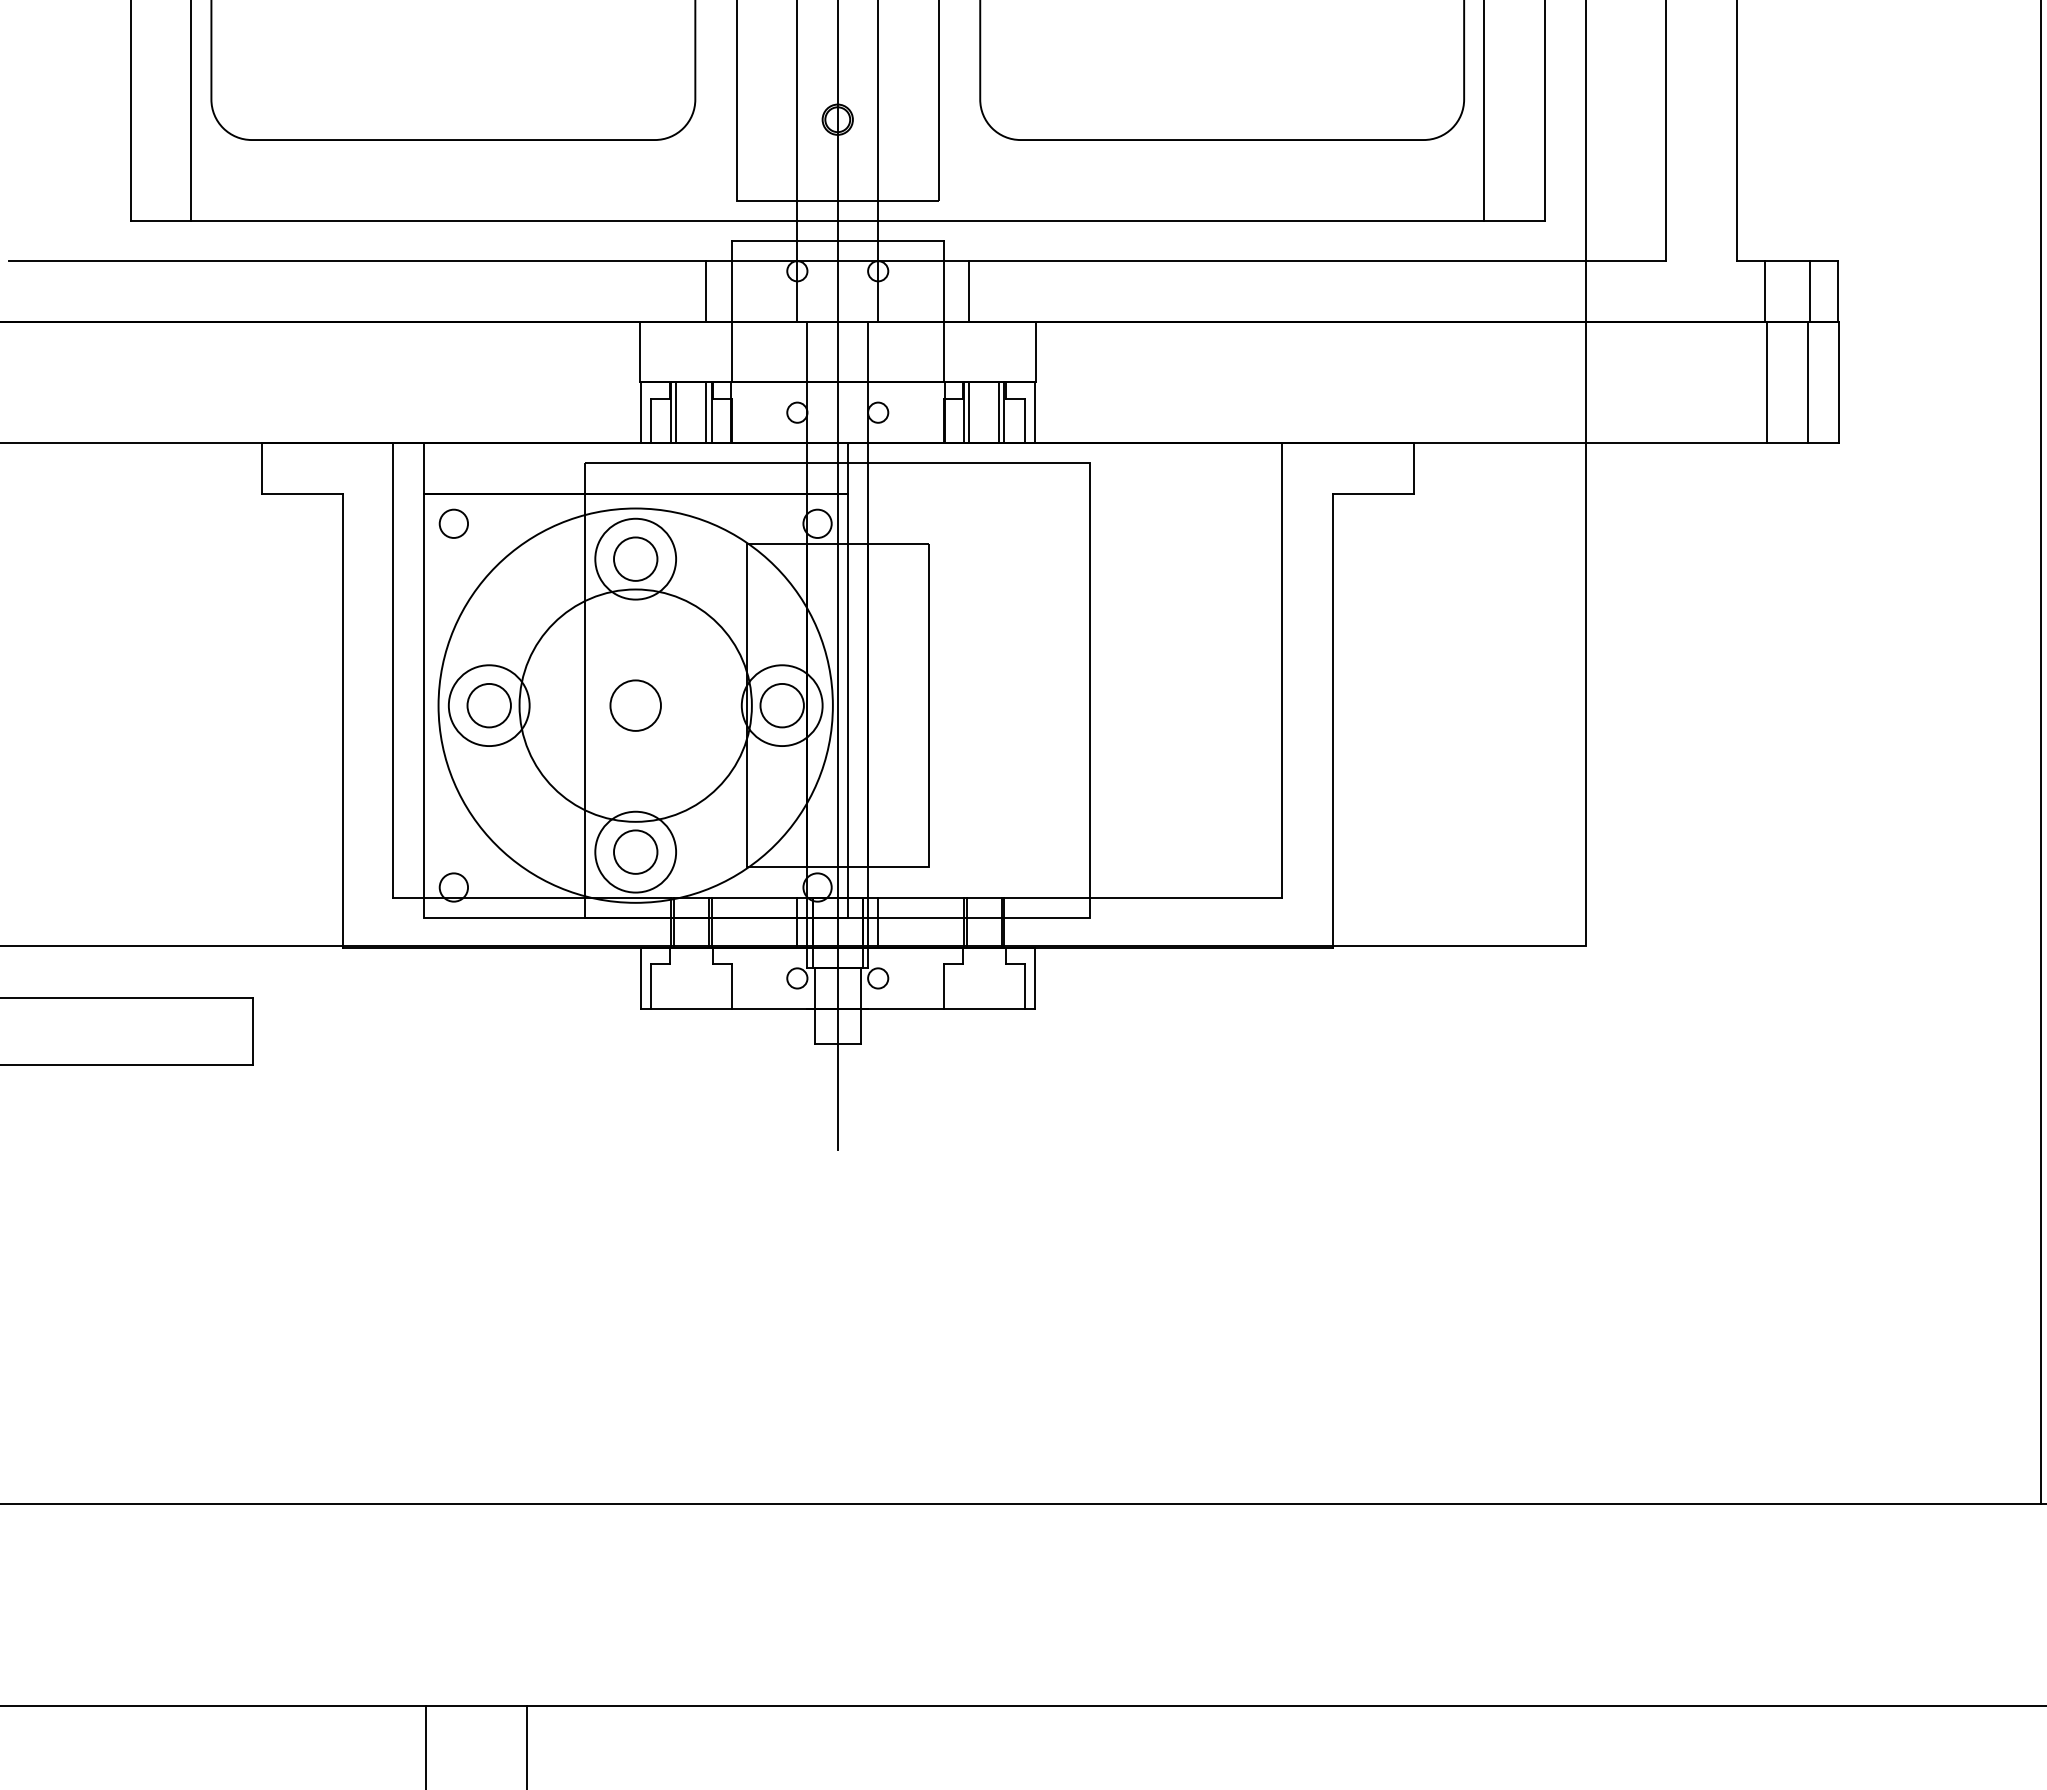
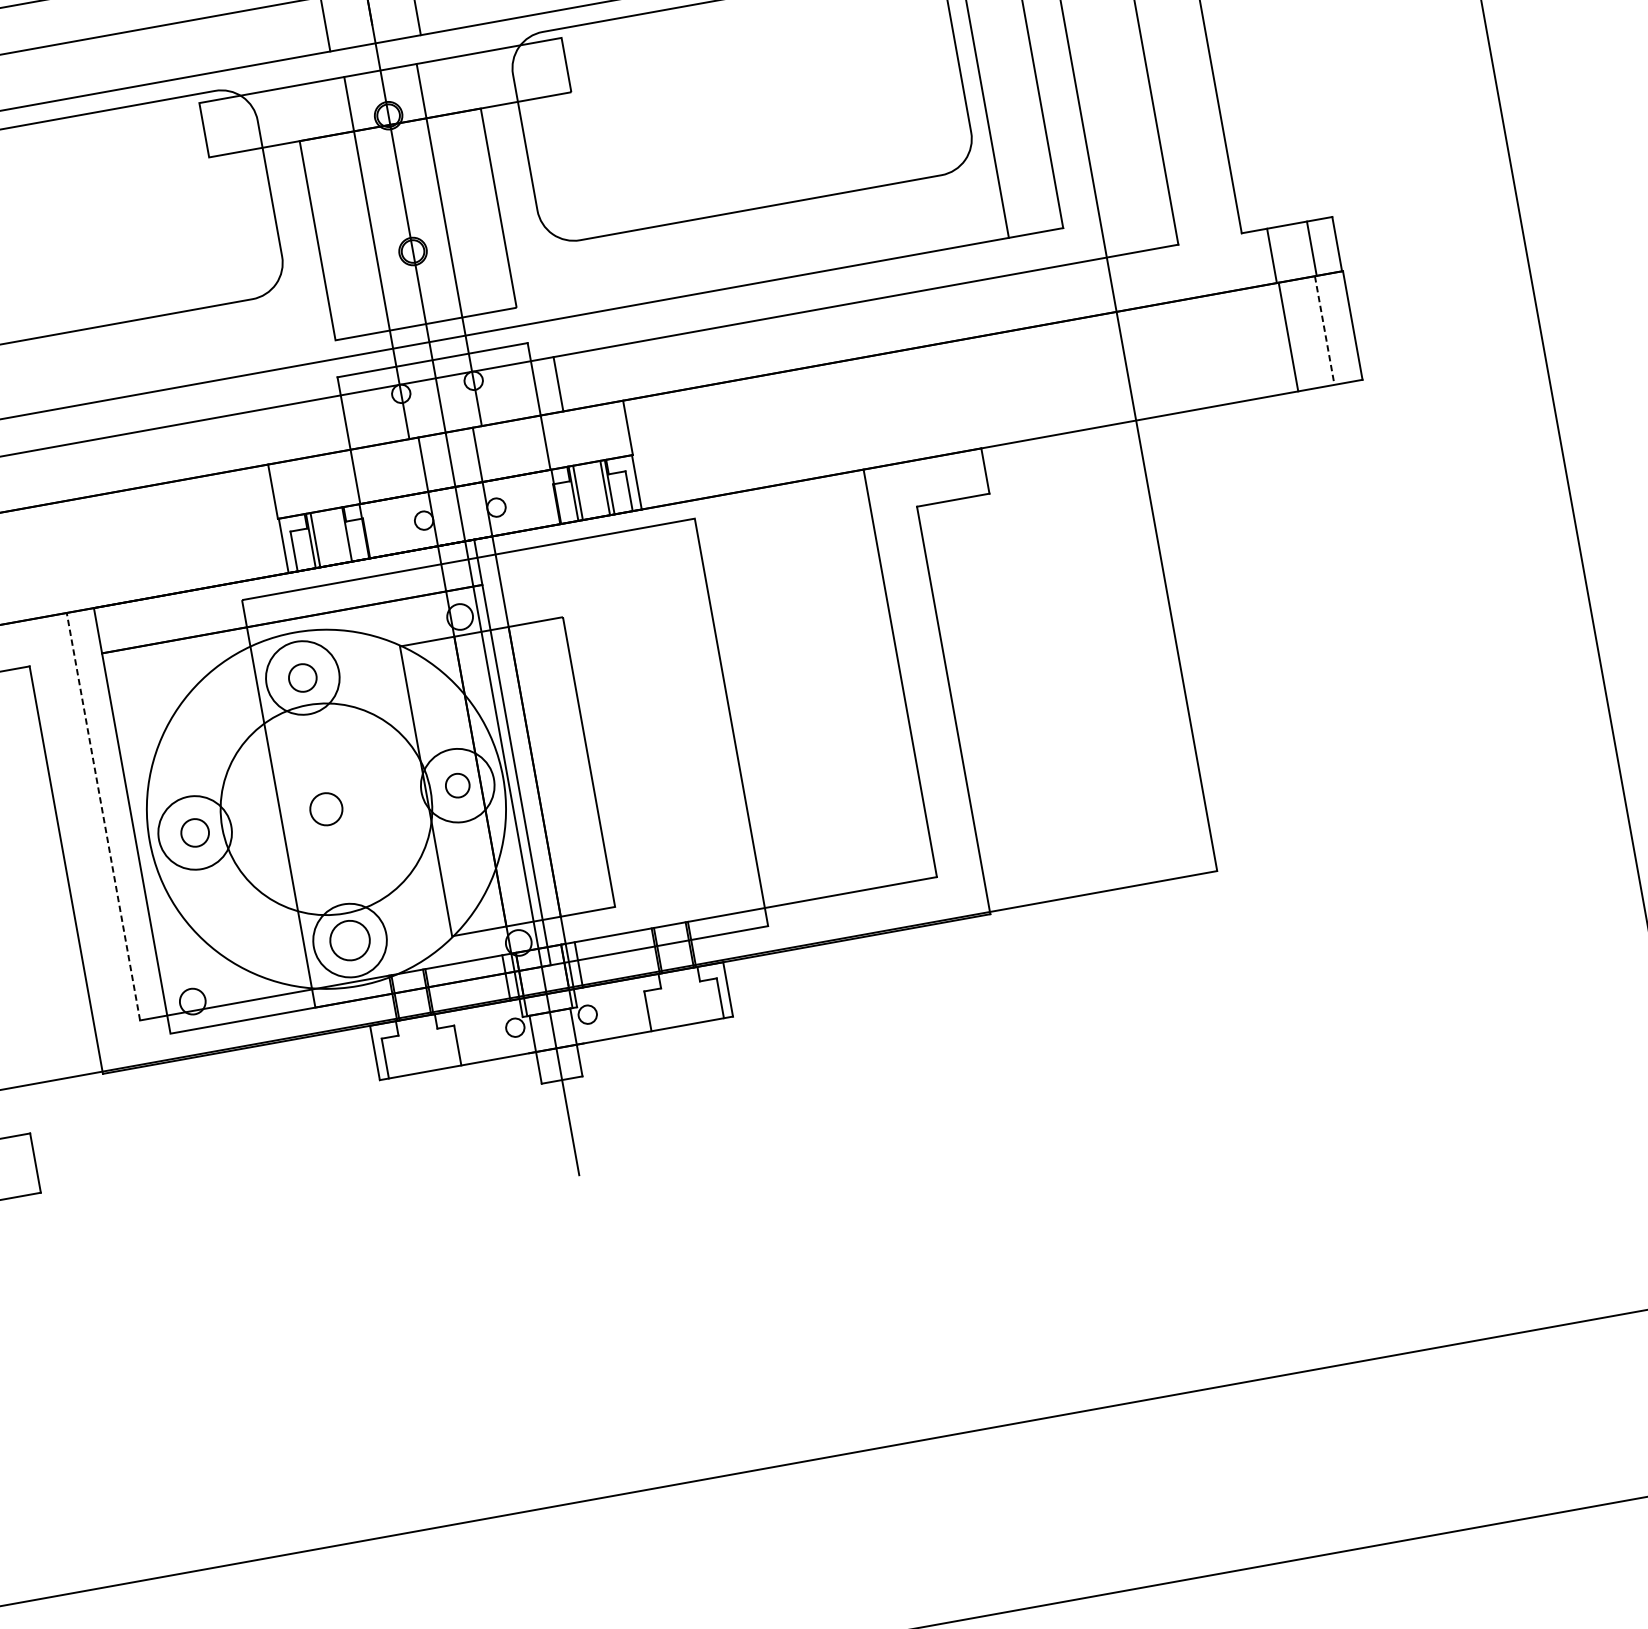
line: (706, 291) -> (323, 426), removed
line: (1807, 382) -> (1324, 330), solid -> dashed
line: (706, 412) -> (342, 535), removed
circle: (453, 523) -> (133, 675), removed
circle: (635, 558) -> (302, 677), size x0.7
line: (393, 669) -> (103, 815), solid -> dashed
circle: (488, 705) -> (194, 832), size x0.7
circle: (635, 705) -> (326, 809), size x0.7
circle: (781, 705) -> (457, 785), size x0.6

